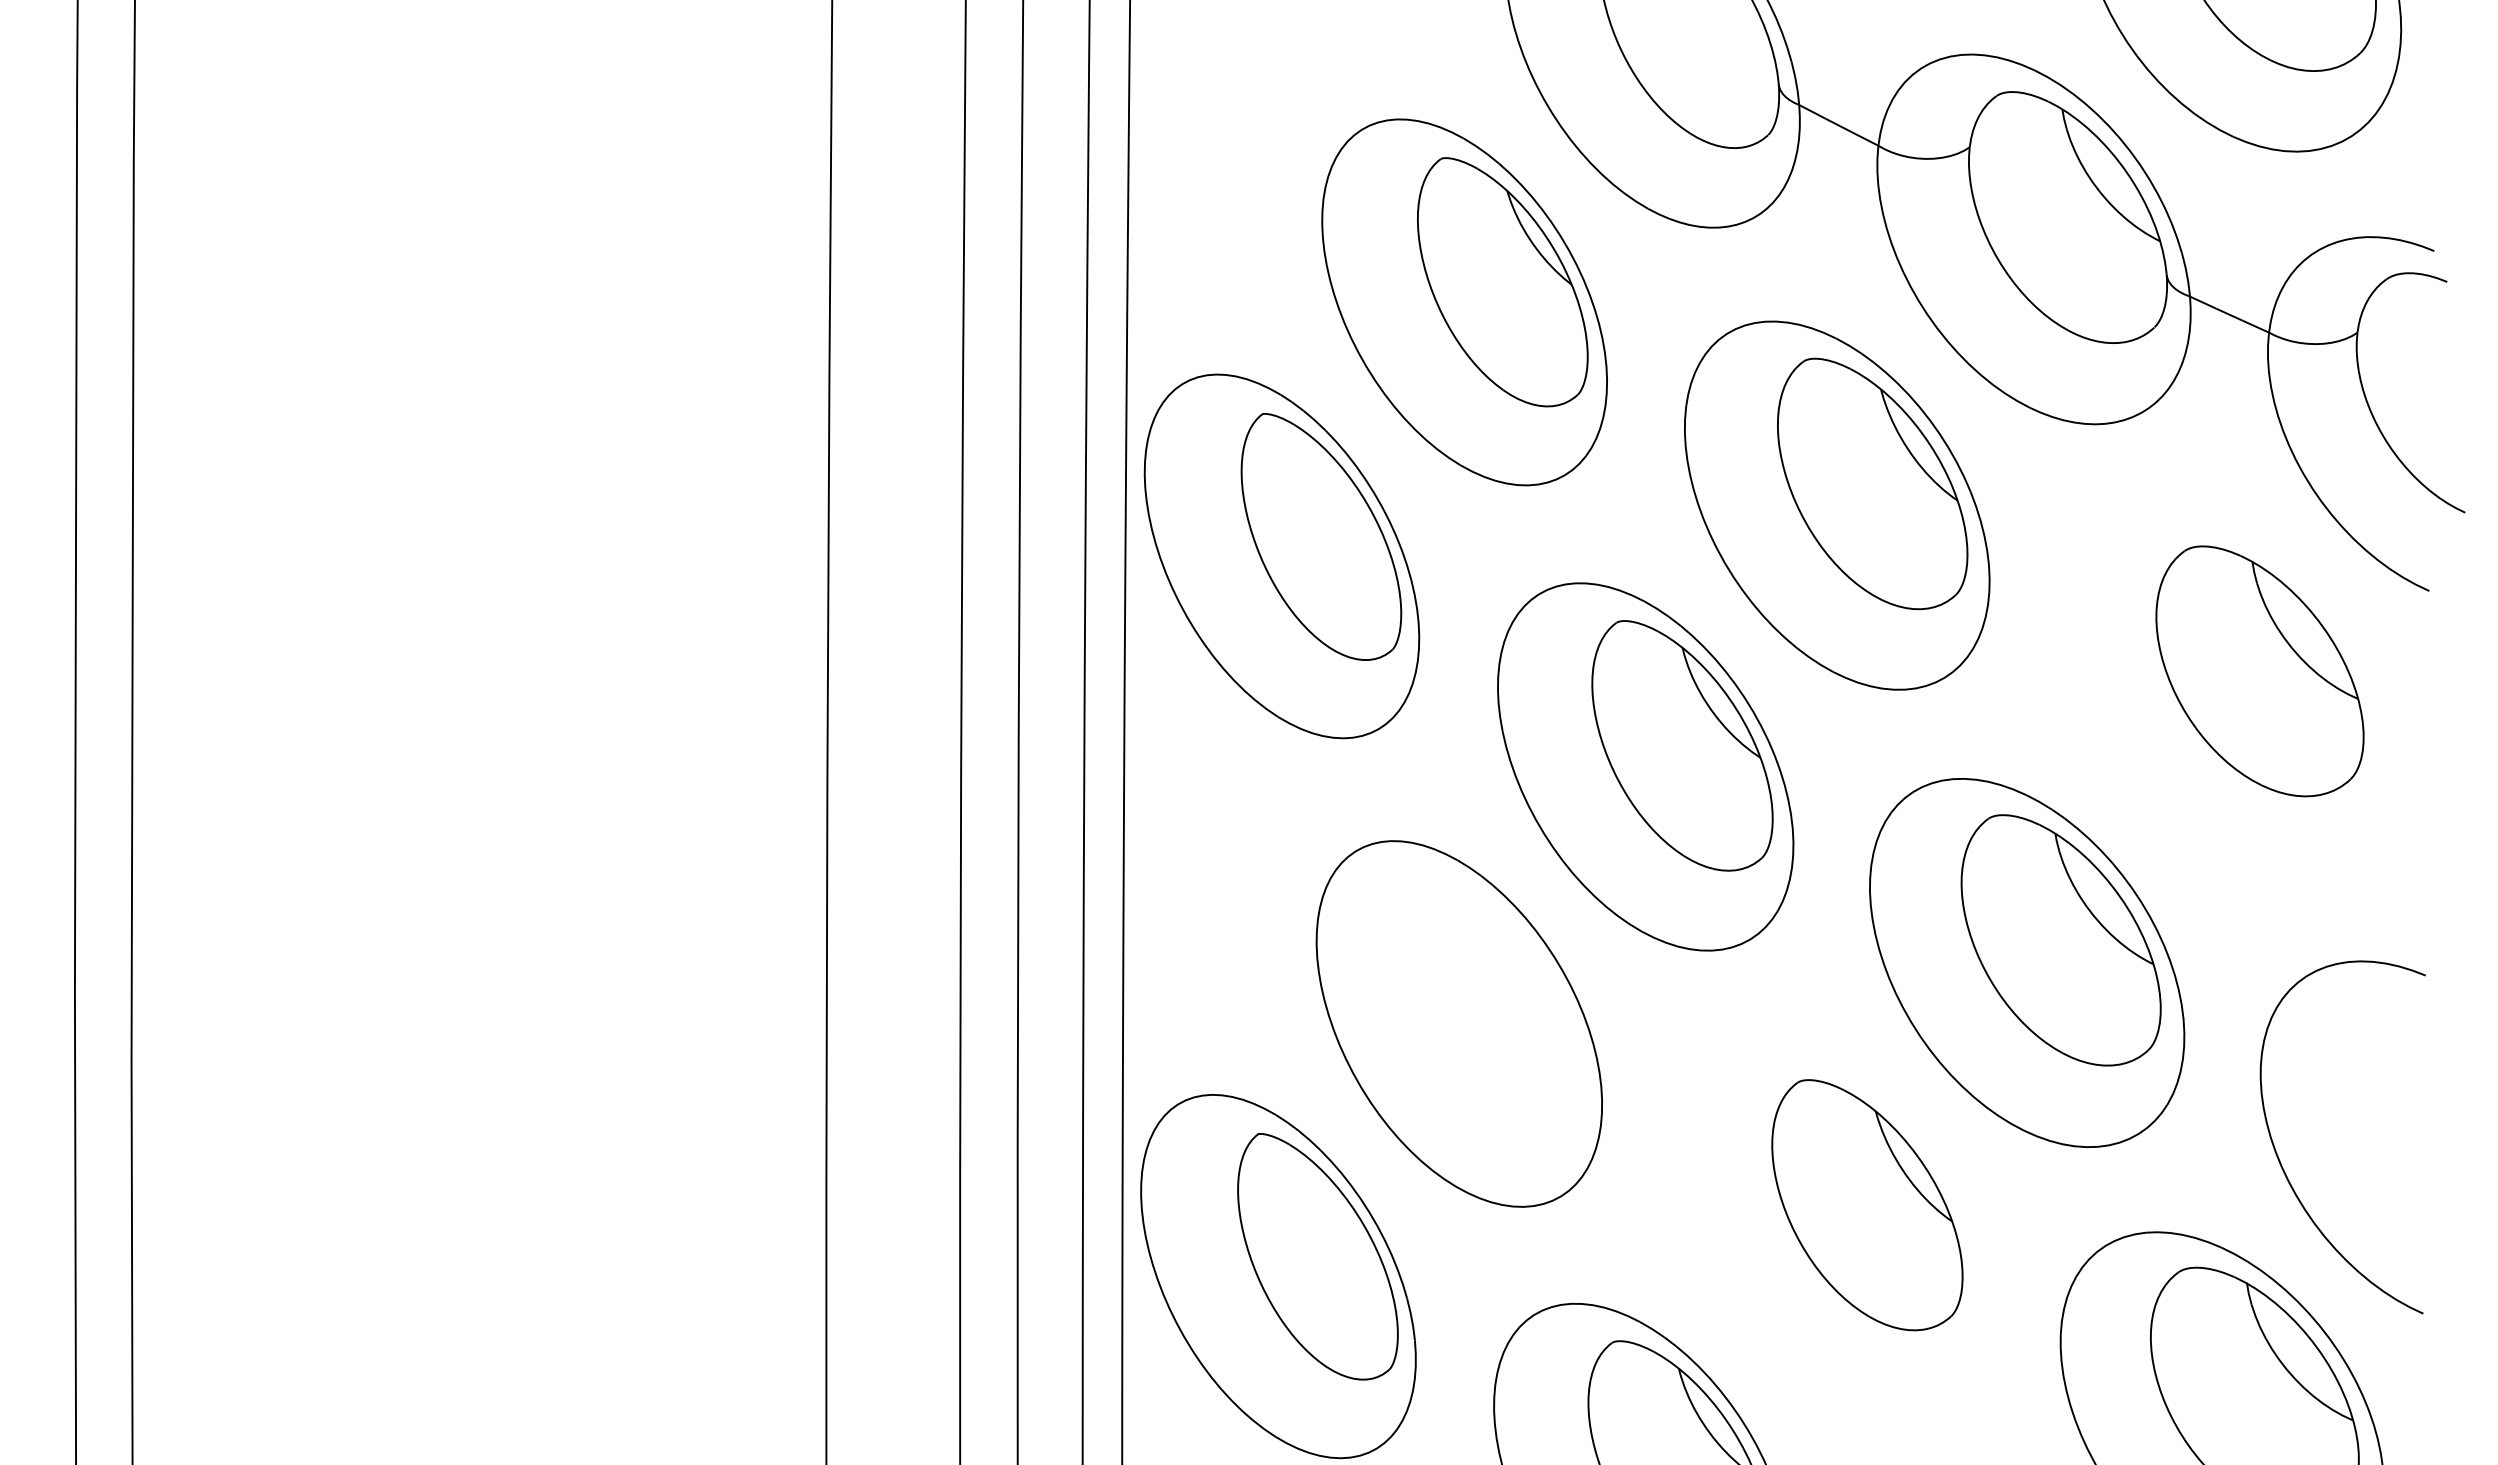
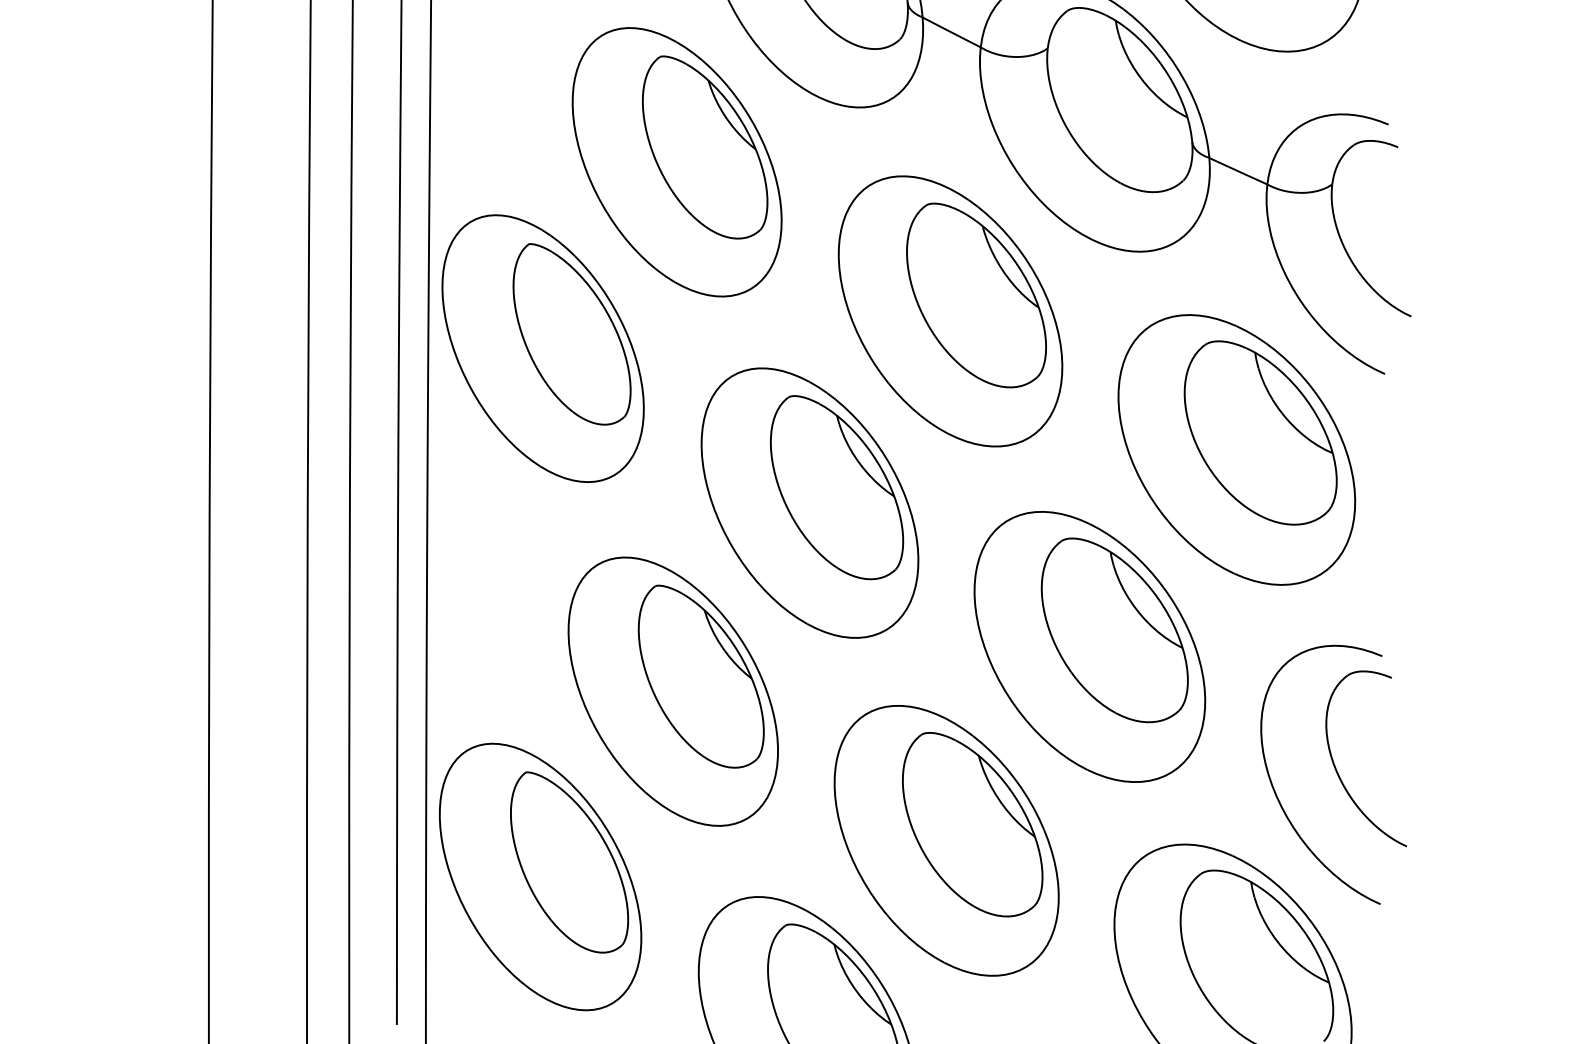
part: (2227, 694) -> (1236, 449), added
part: (1497, 1003) -> (701, 676), added
part: (2363, 1129) -> (1336, 769), added
part: (1831, 1227) -> (946, 841), added

